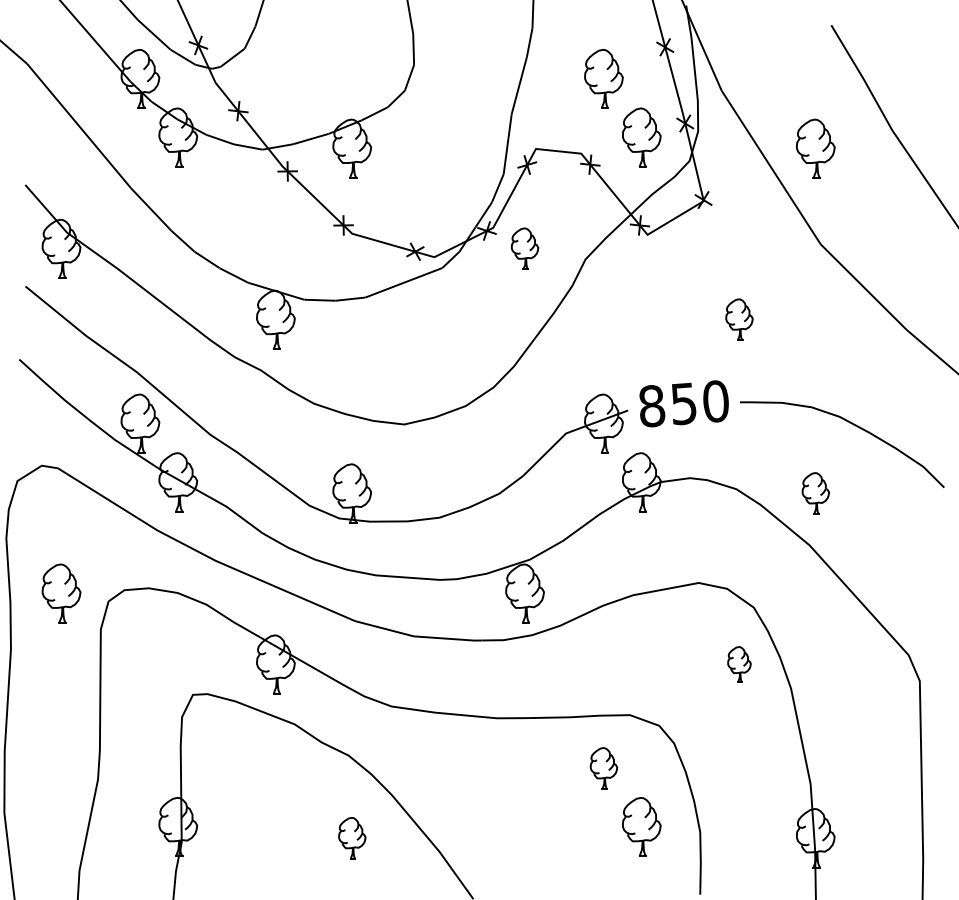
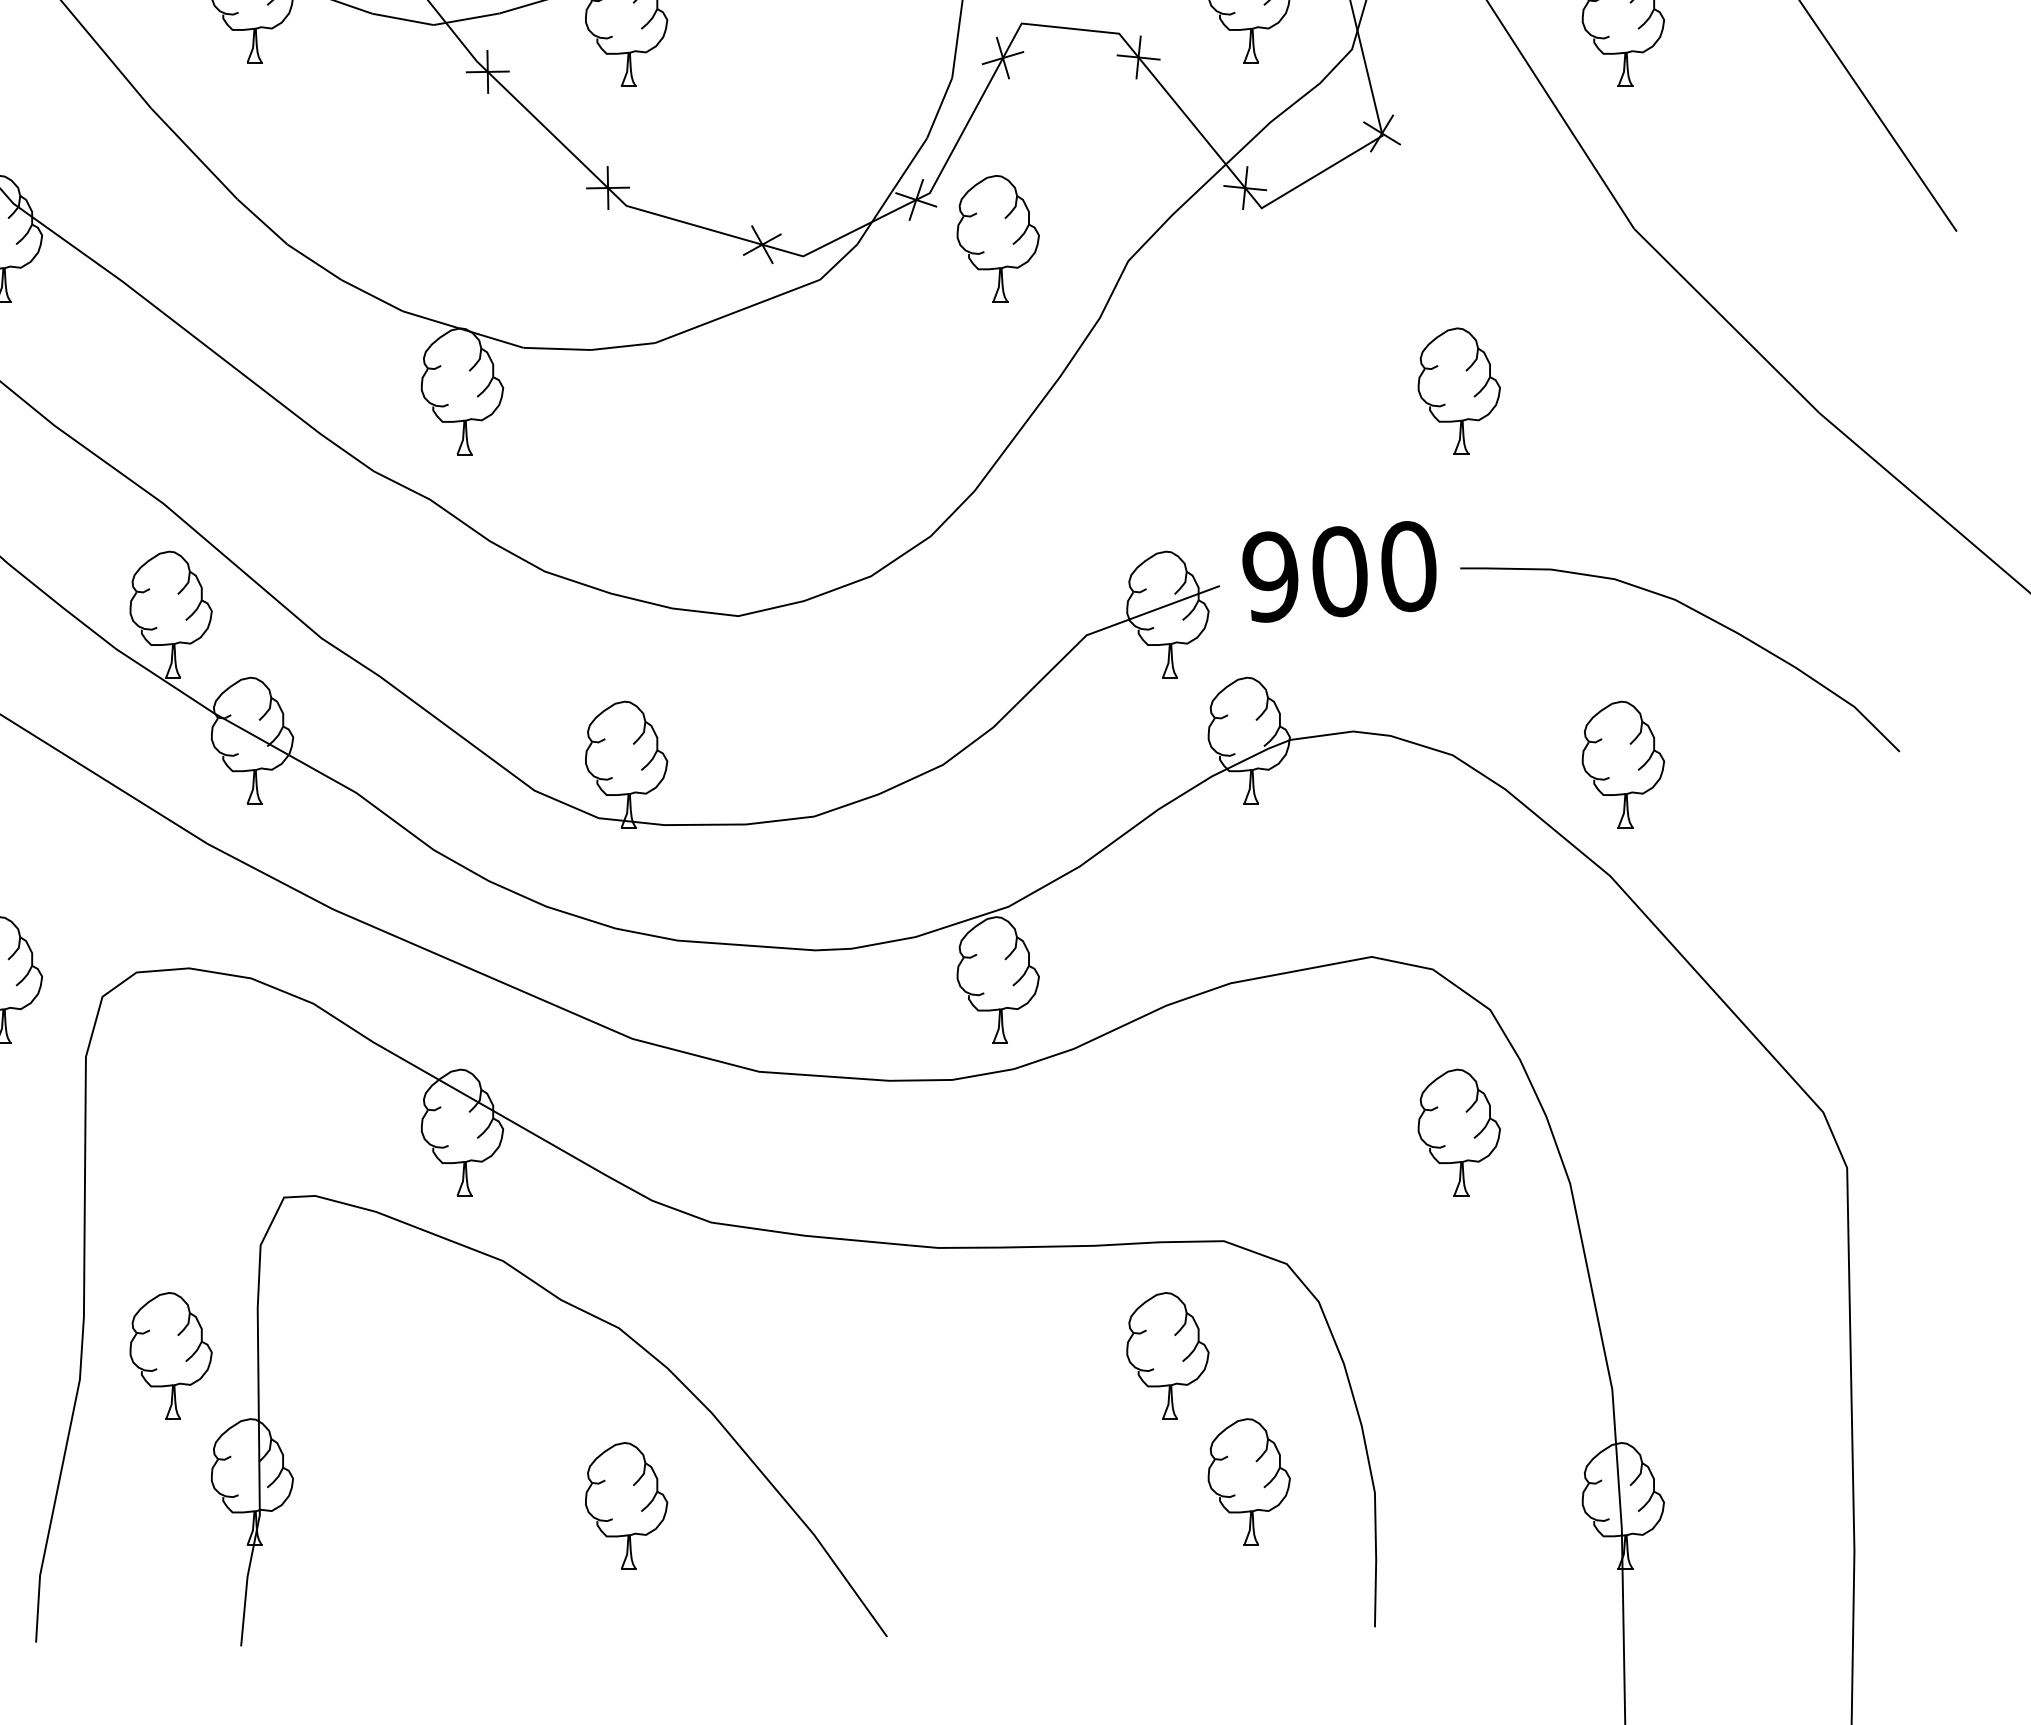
part: (524, 248) -> (997, 237), size x1.43
part: (739, 319) -> (1459, 390), size x1.43
text: (667, 404) -> (1304, 573), 850 -> 900
part: (815, 493) -> (1622, 764), size x1.43
part: (739, 664) -> (1459, 1132), size x1.67
part: (140, 768) -> (171, 1355), added
part: (603, 768) -> (1166, 1355), size x1.43
part: (352, 838) -> (627, 1506), size x1.43

